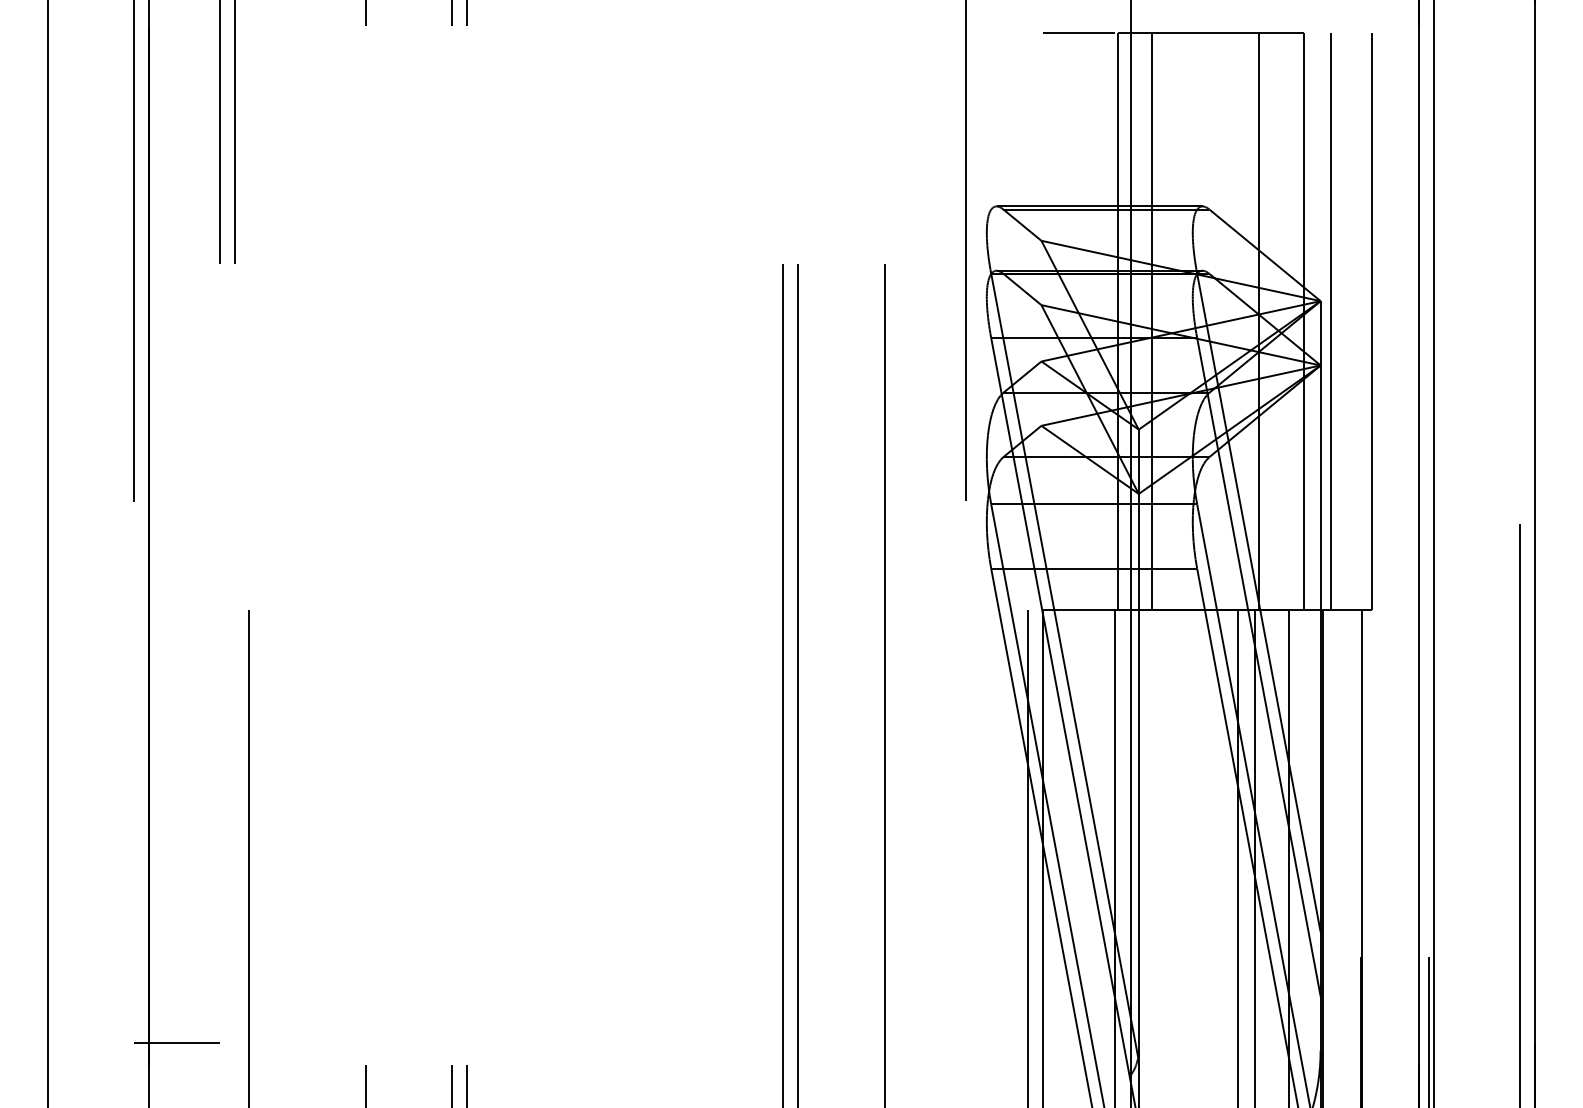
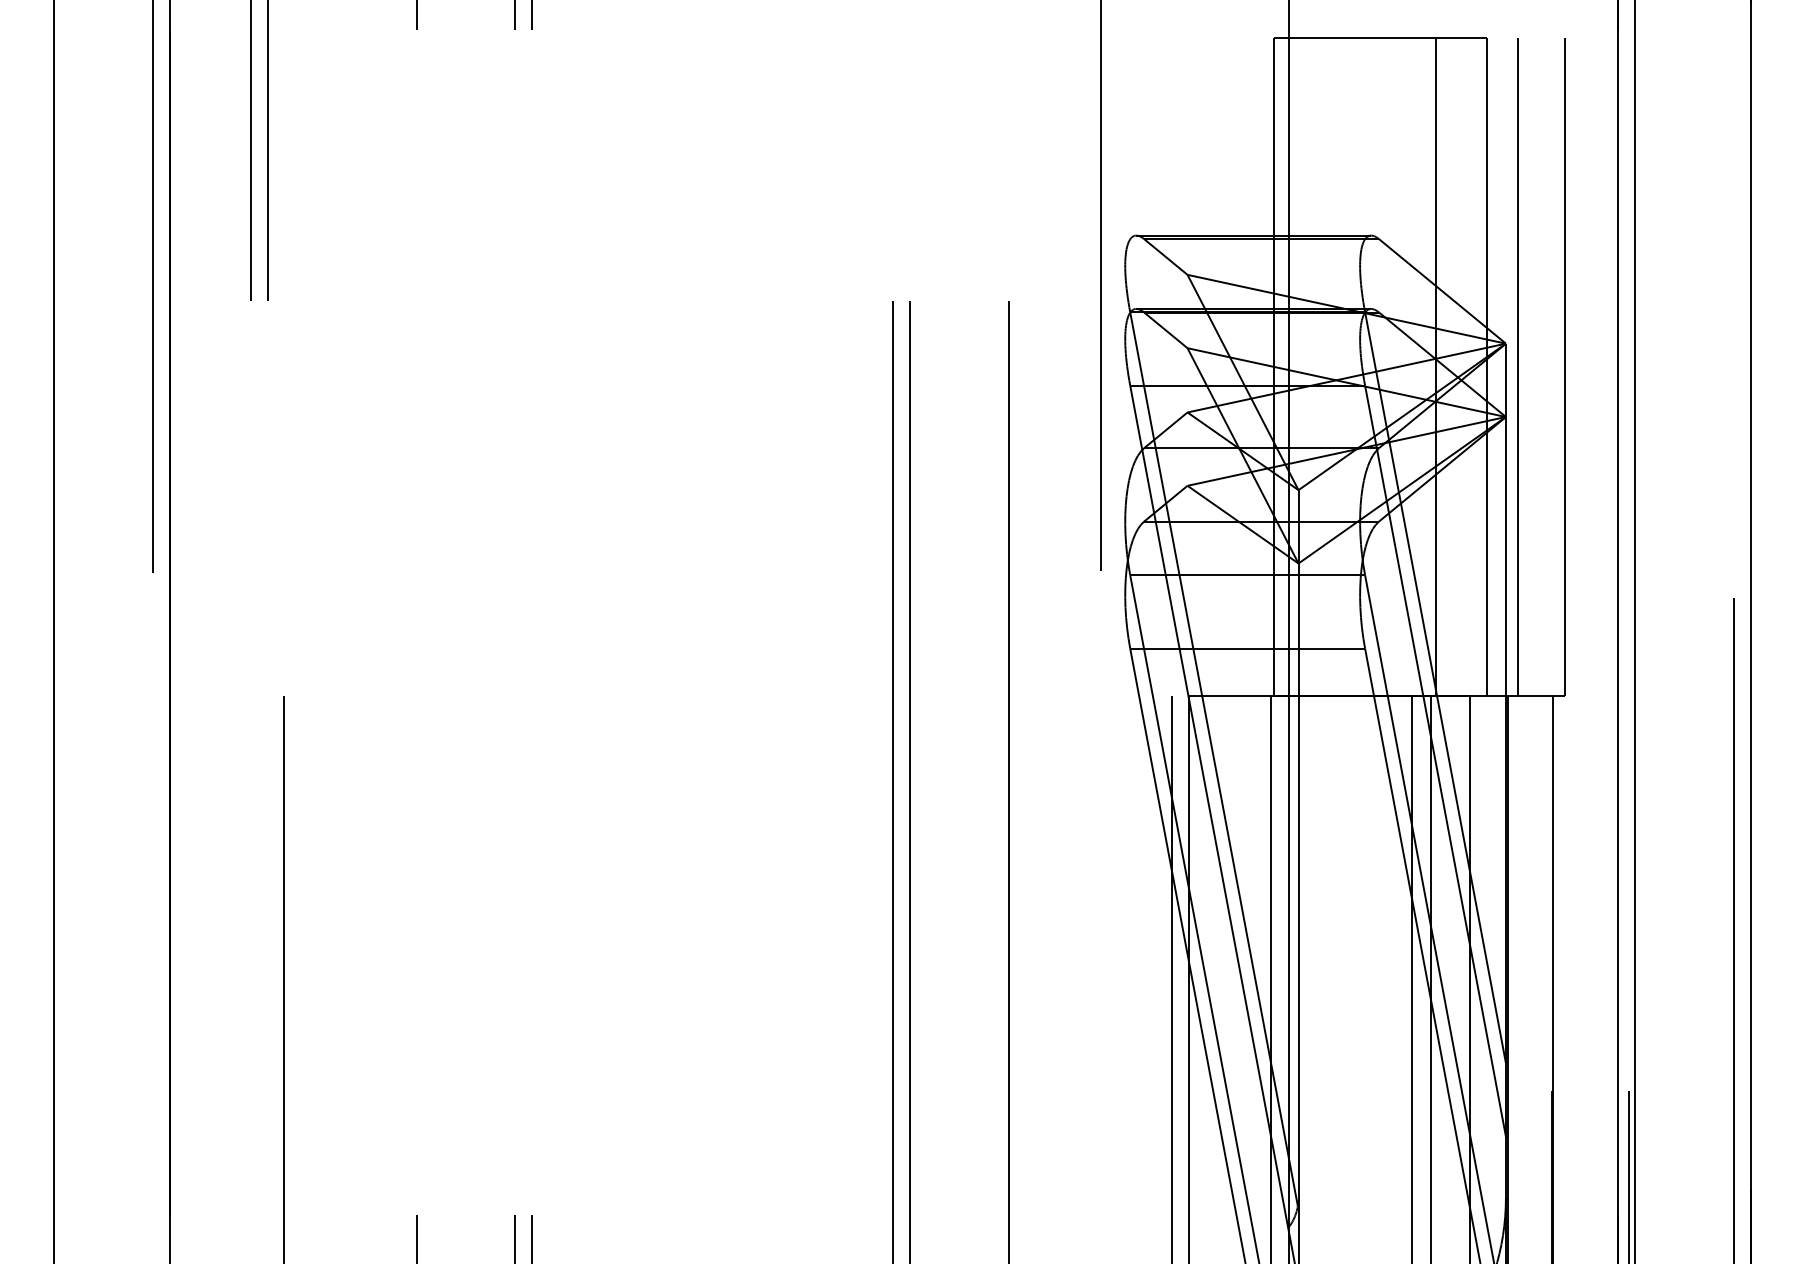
line: (1078, 32) -> (1229, 37), removed
line: (1152, 321) -> (1314, 366), removed
line: (176, 1043) -> (201, 1190), removed

